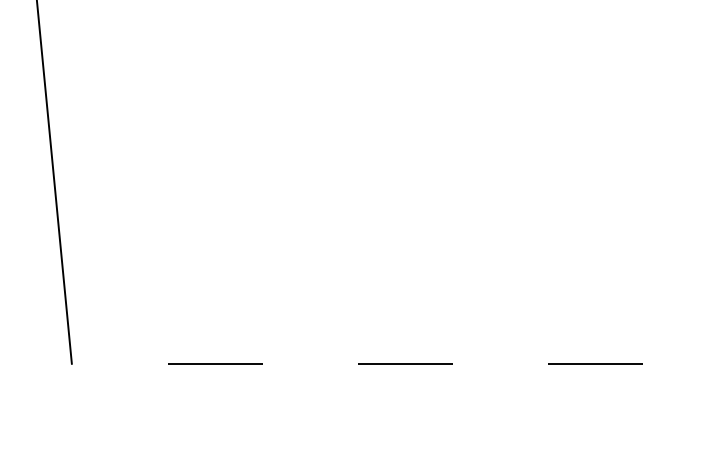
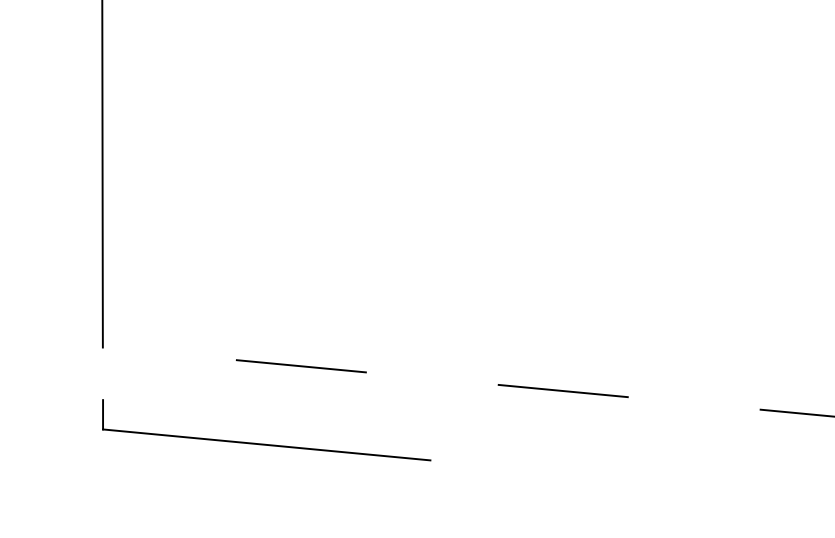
part: (194, 422) -> (264, 444), added

